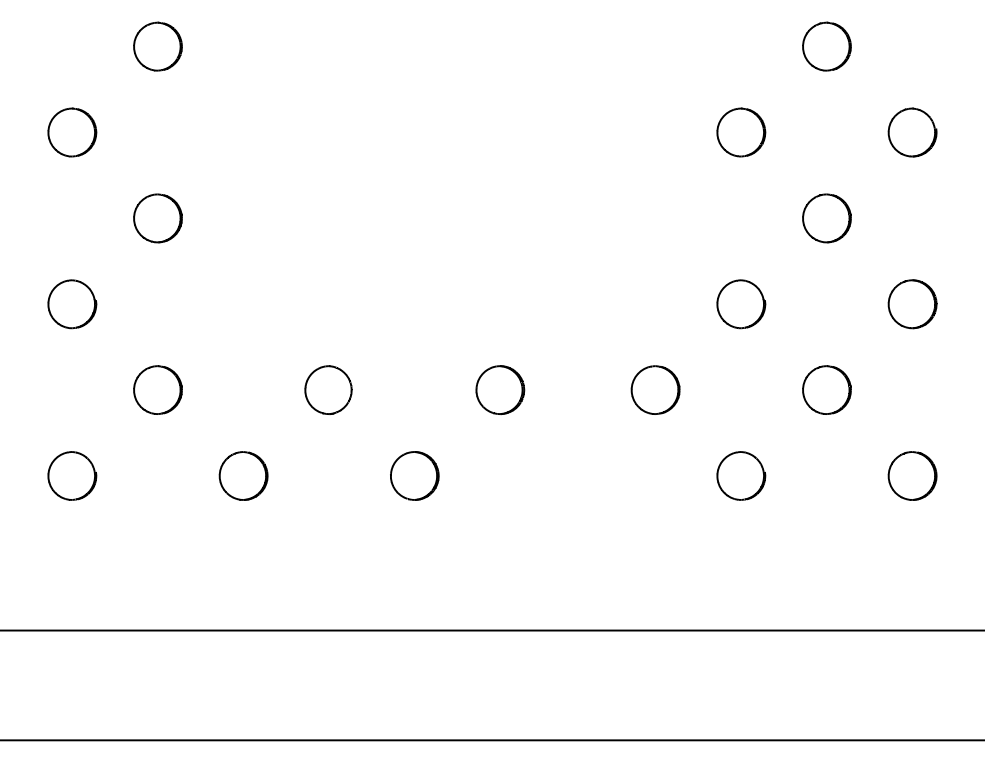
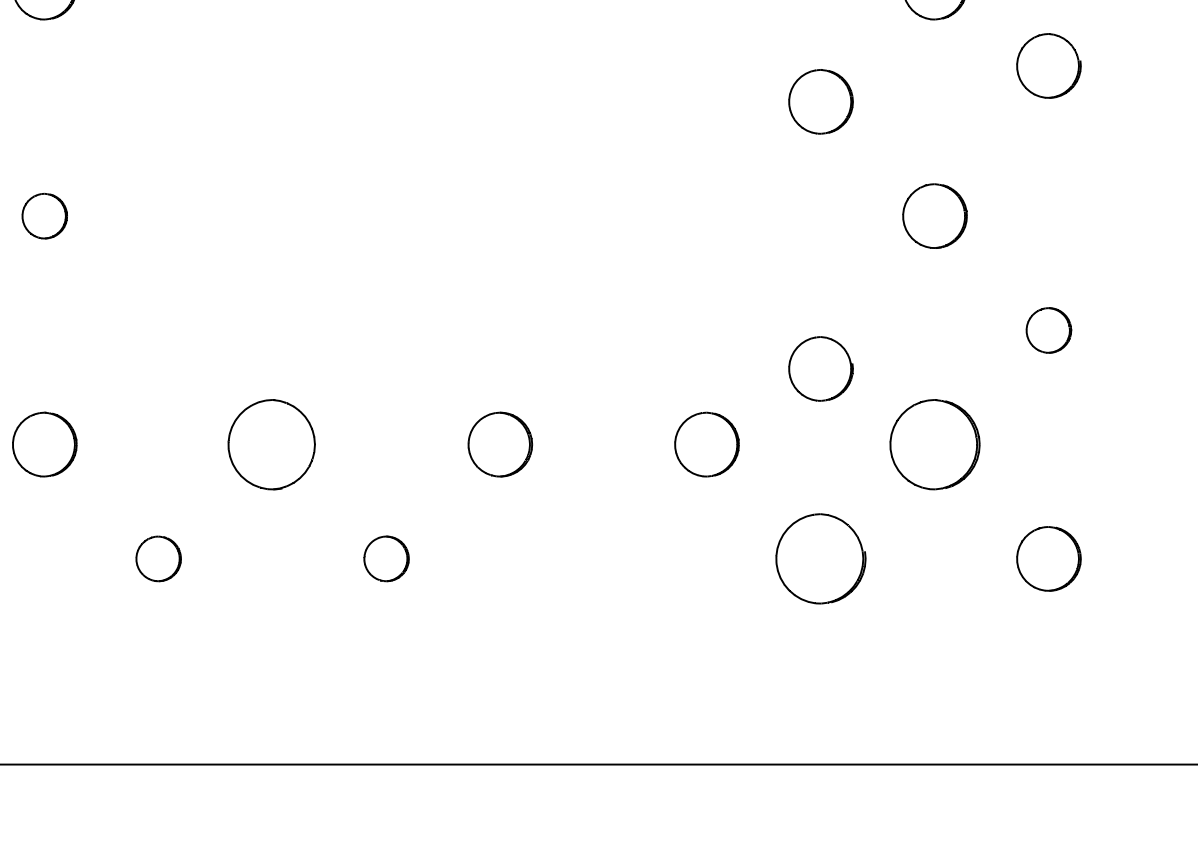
part: (912, 132) -> (1048, 65), moved
part: (157, 218) -> (44, 216), size x0.7
part: (741, 304) -> (821, 369), moved
part: (912, 304) -> (1048, 330), size x0.7
part: (328, 389) -> (271, 443), size x1.4
part: (826, 389) -> (934, 443), size x1.4
part: (243, 475) -> (158, 558), size x0.7
part: (414, 475) -> (386, 558), size x0.7
part: (741, 475) -> (821, 558), size x1.4

